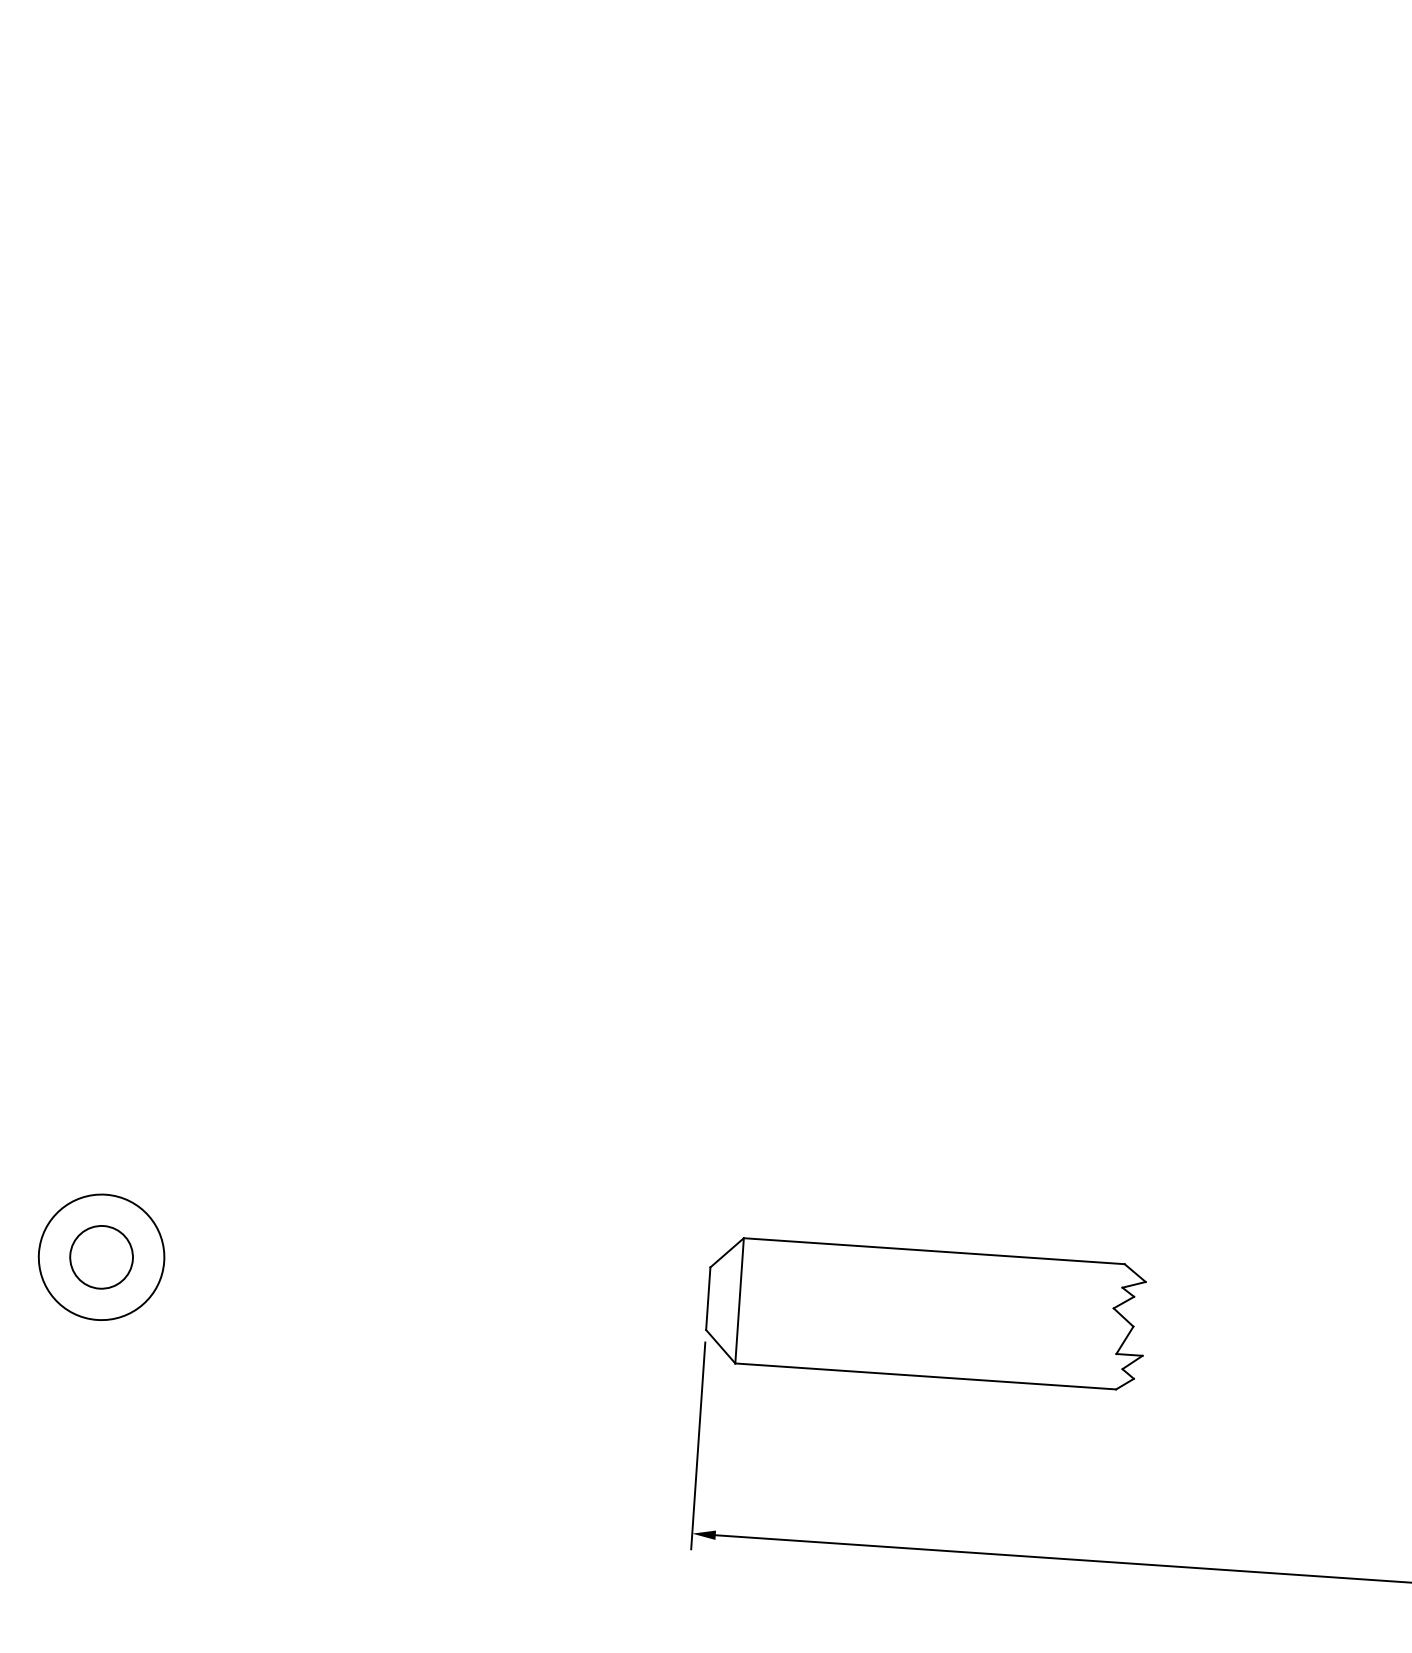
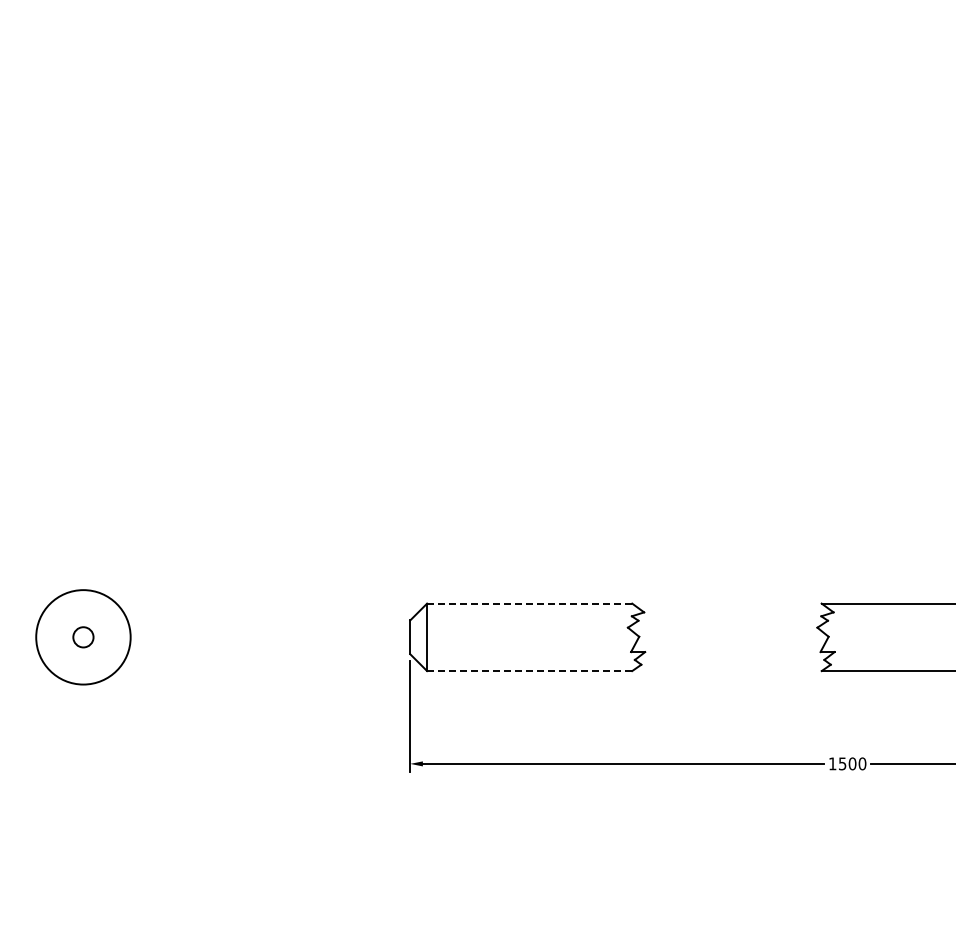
line: (933, 1250) -> (529, 603), solid -> dashed
circle: (101, 1257) -> (83, 637), size x0.6
circle: (101, 1257) -> (83, 637), size x1.4
line: (925, 1377) -> (529, 671), solid -> dashed

